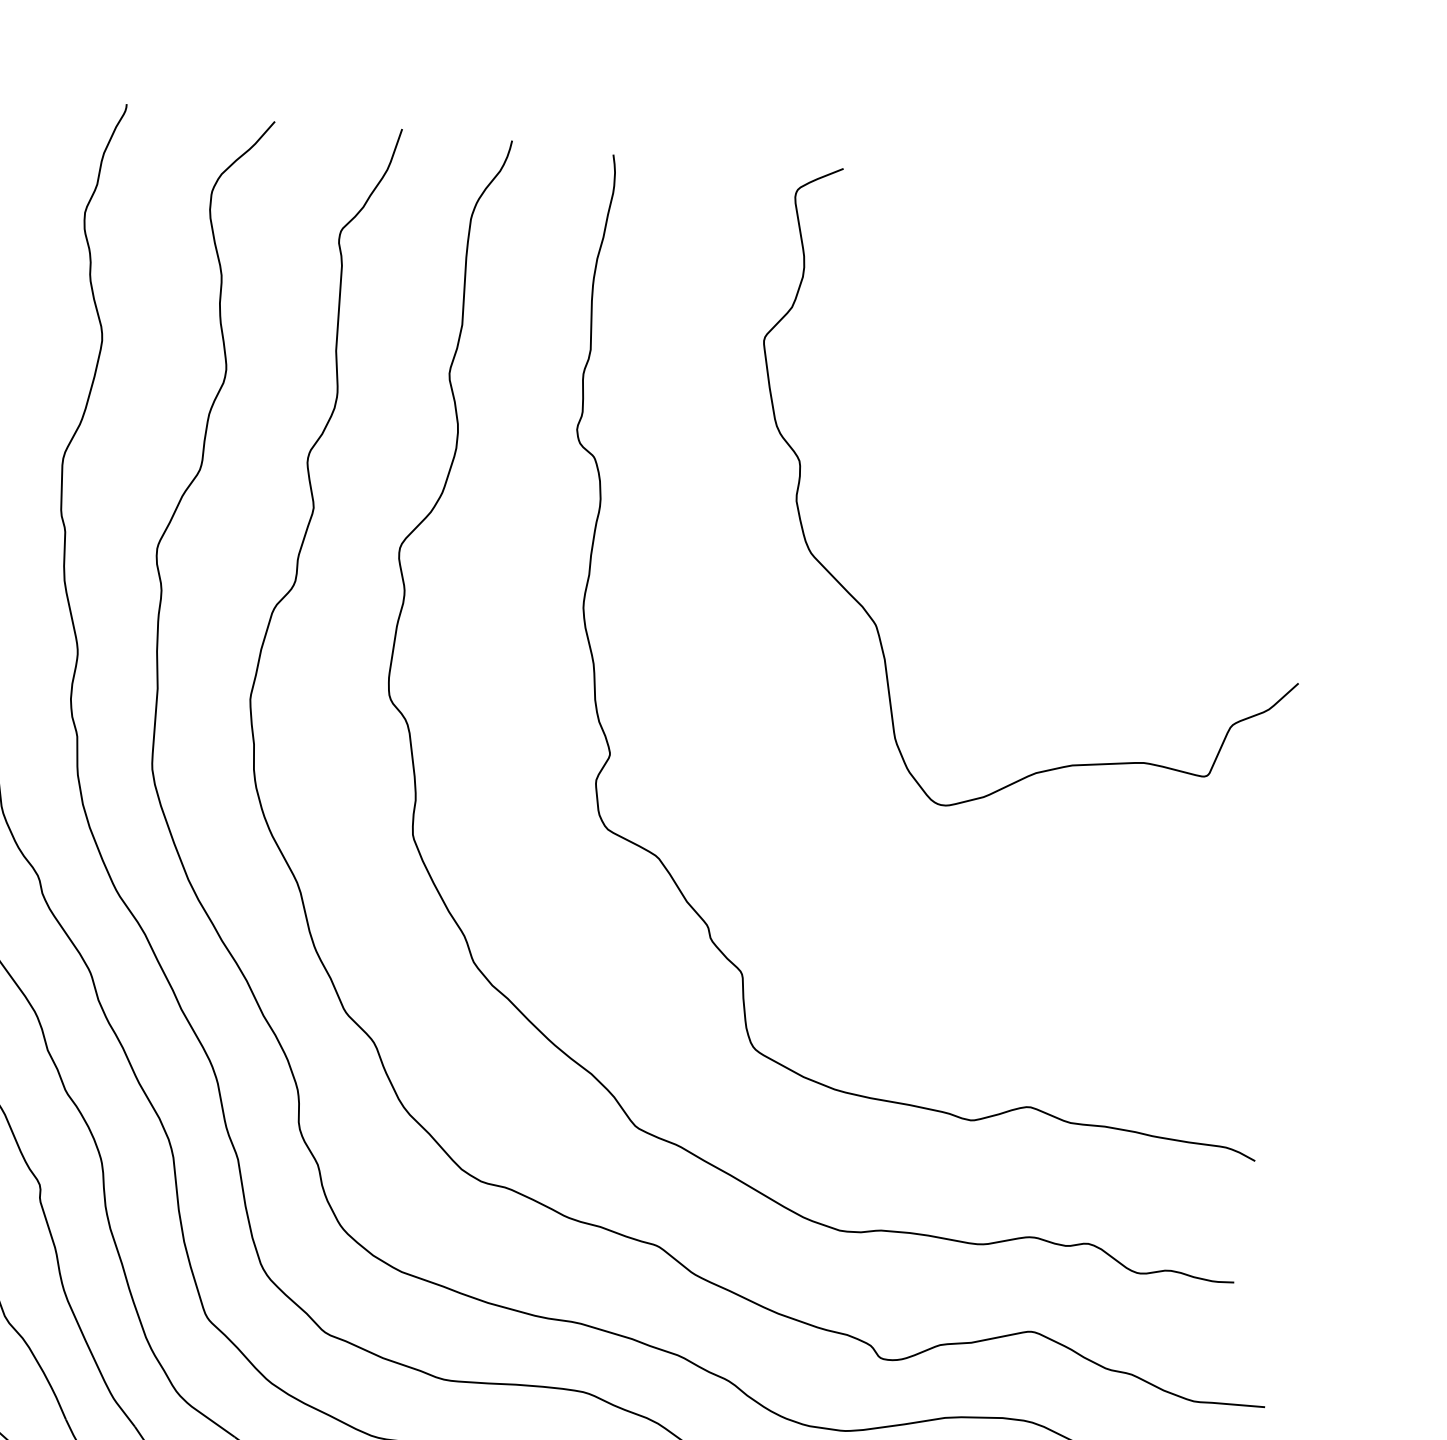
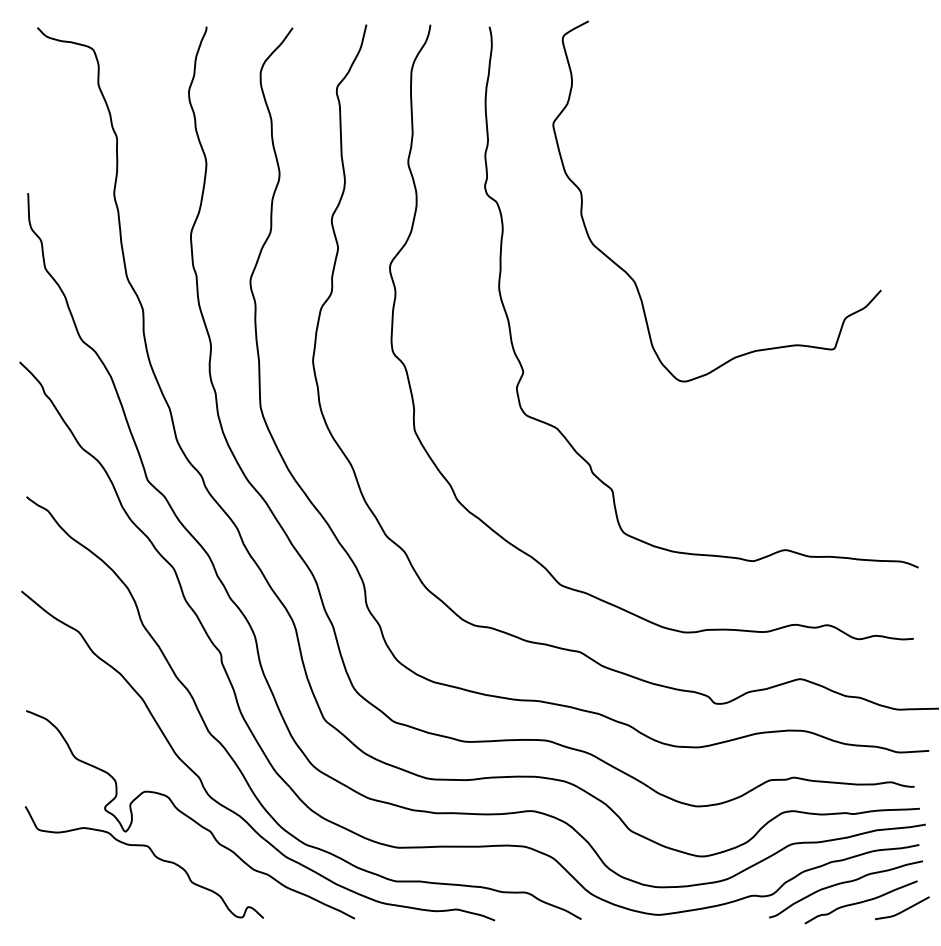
curve: (873, 617) -> (632, 277), moved

